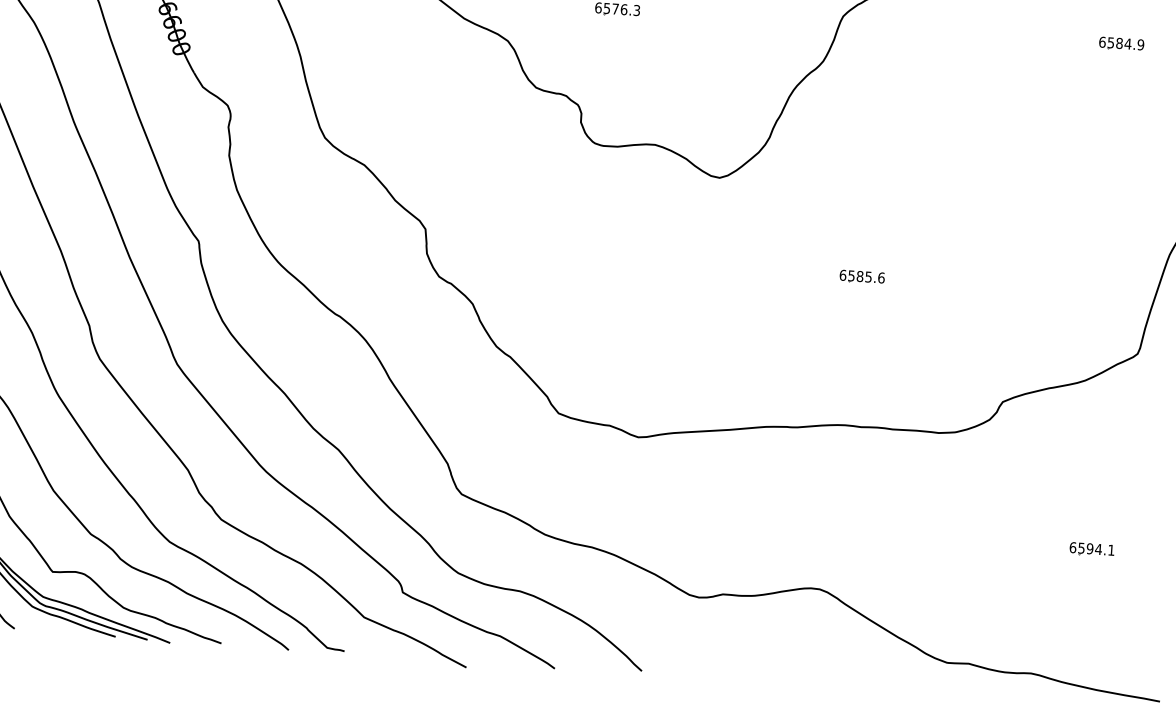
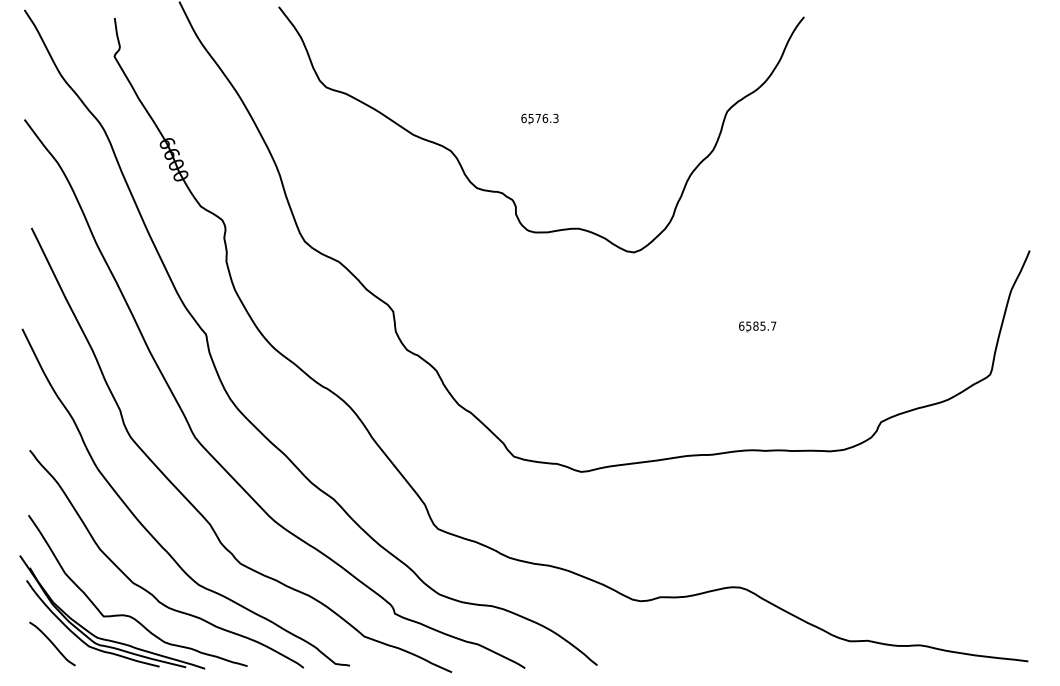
part: (1121, 43) -> (959, 118), removed
text: (881, 277) -> (773, 325), 6585.6 -> 6585.7
part: (1090, 549) -> (962, 539), removed

